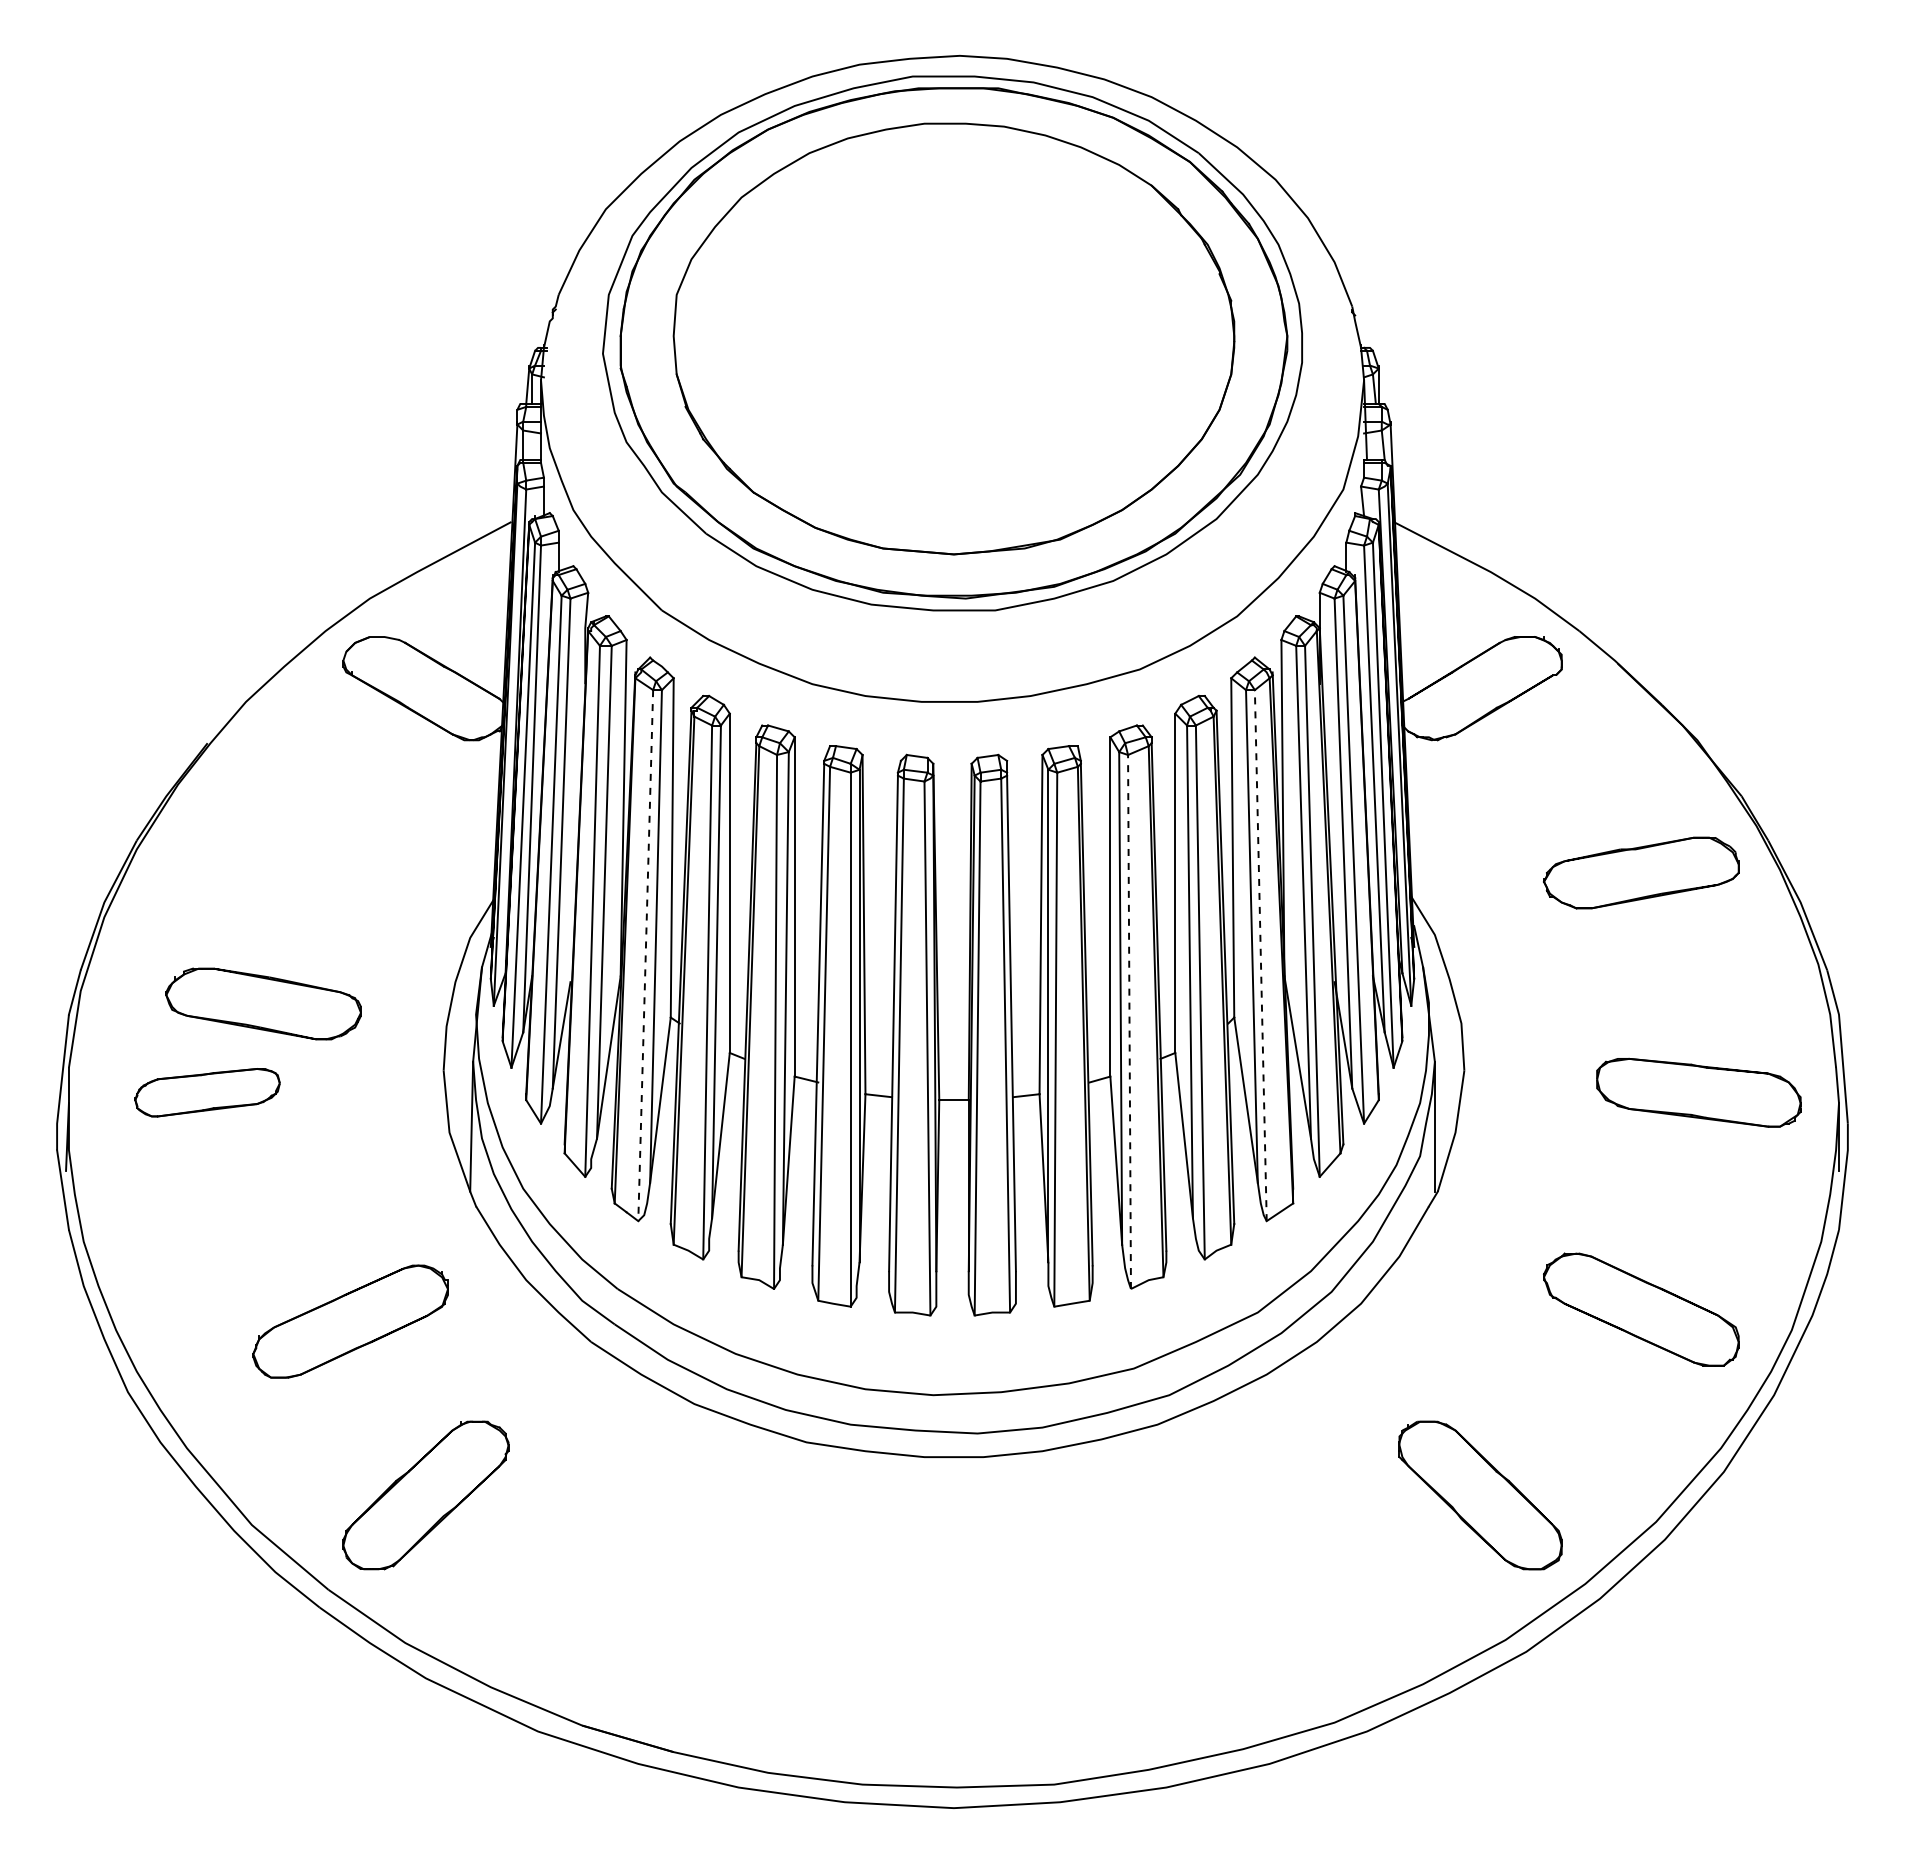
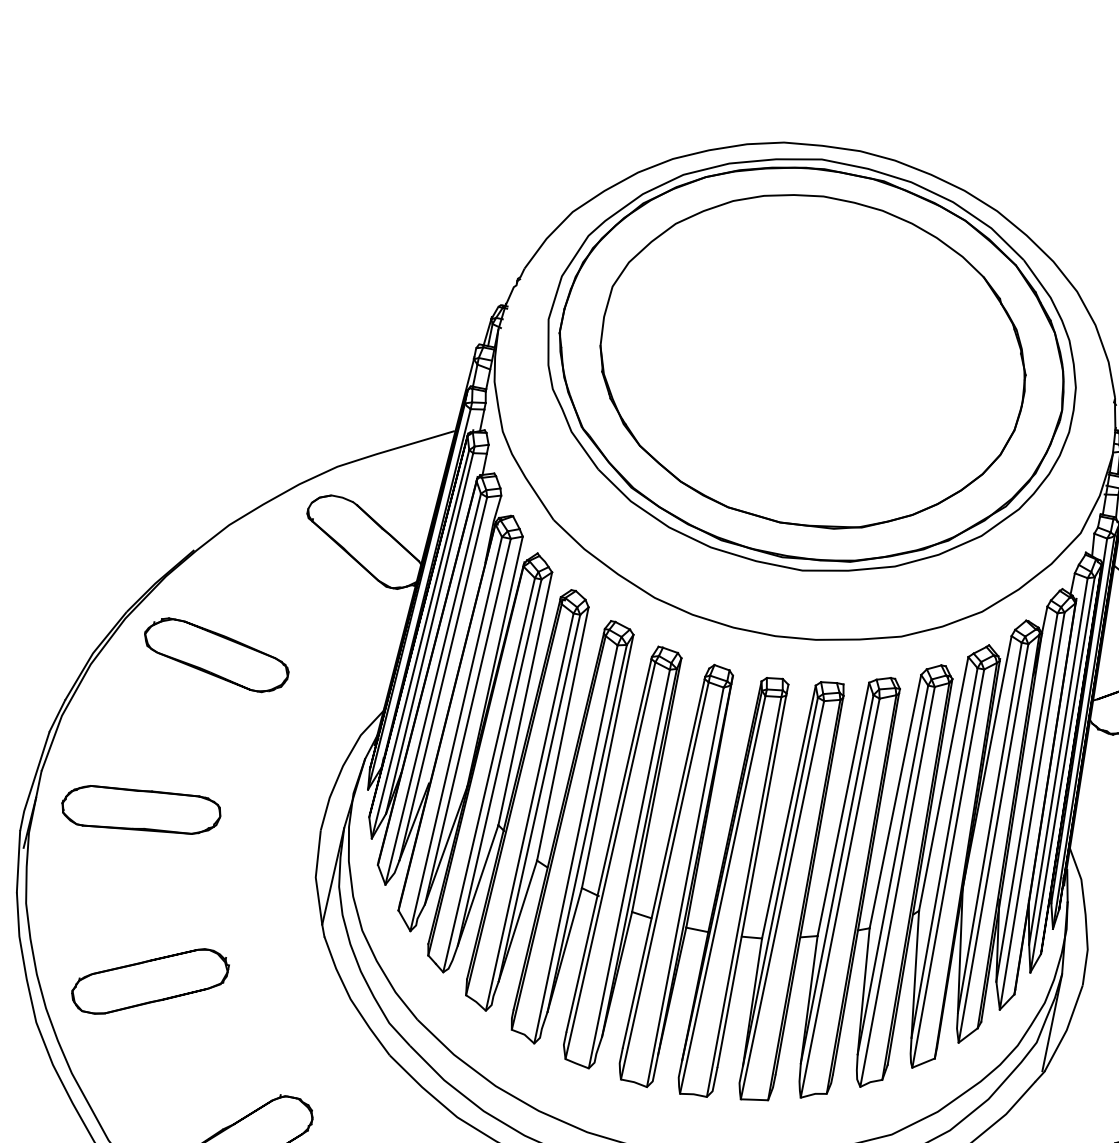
line: (645, 955) -> (488, 775), dashed -> solid
line: (1260, 955) -> (948, 868), dashed -> solid
part: (263, 1003) -> (216, 655), moved
line: (1129, 1021) -> (840, 897), dashed -> solid
part: (207, 1092) -> (141, 810), size x1.43
part: (350, 1321) -> (150, 981), moved

